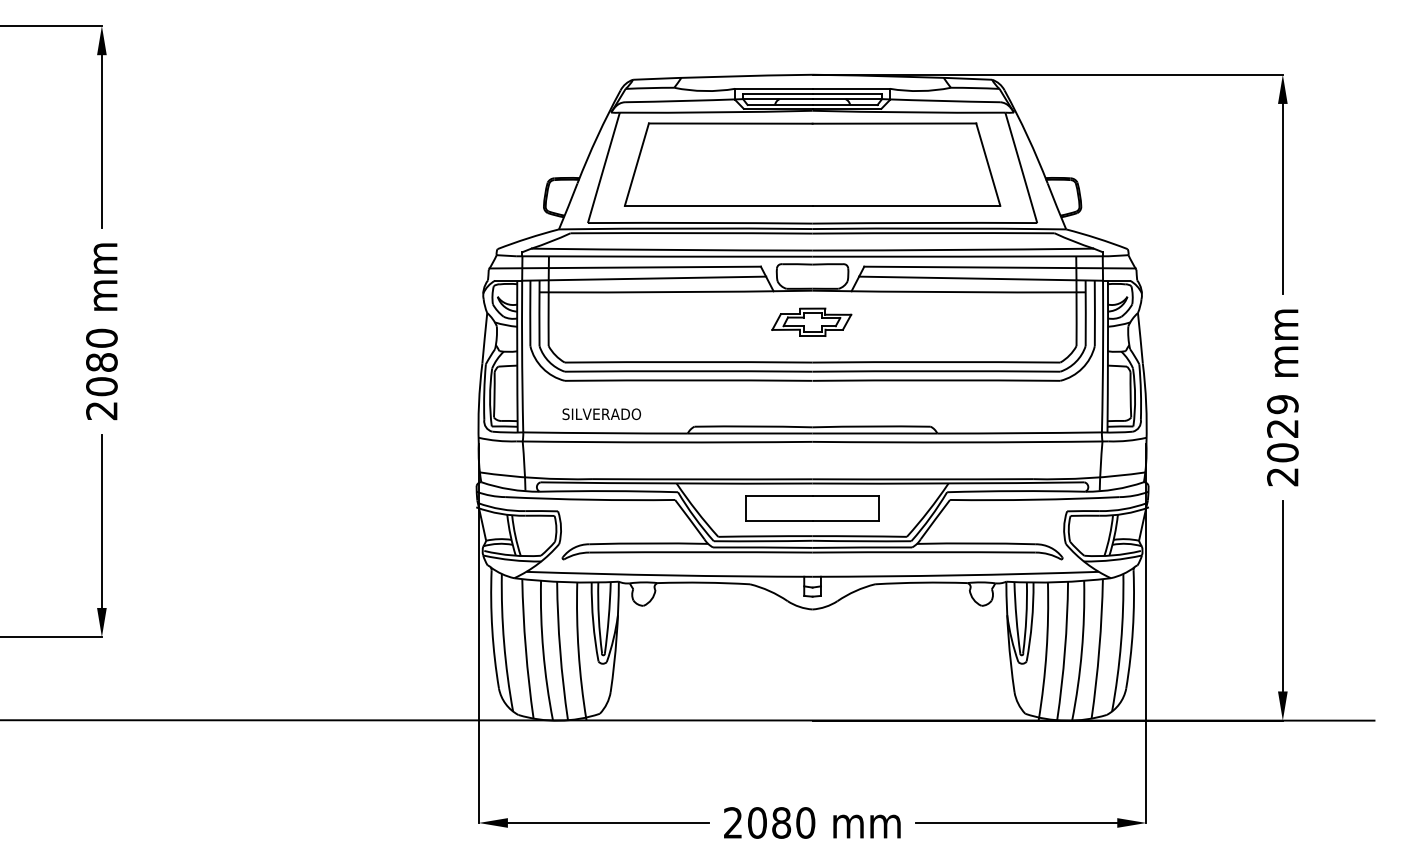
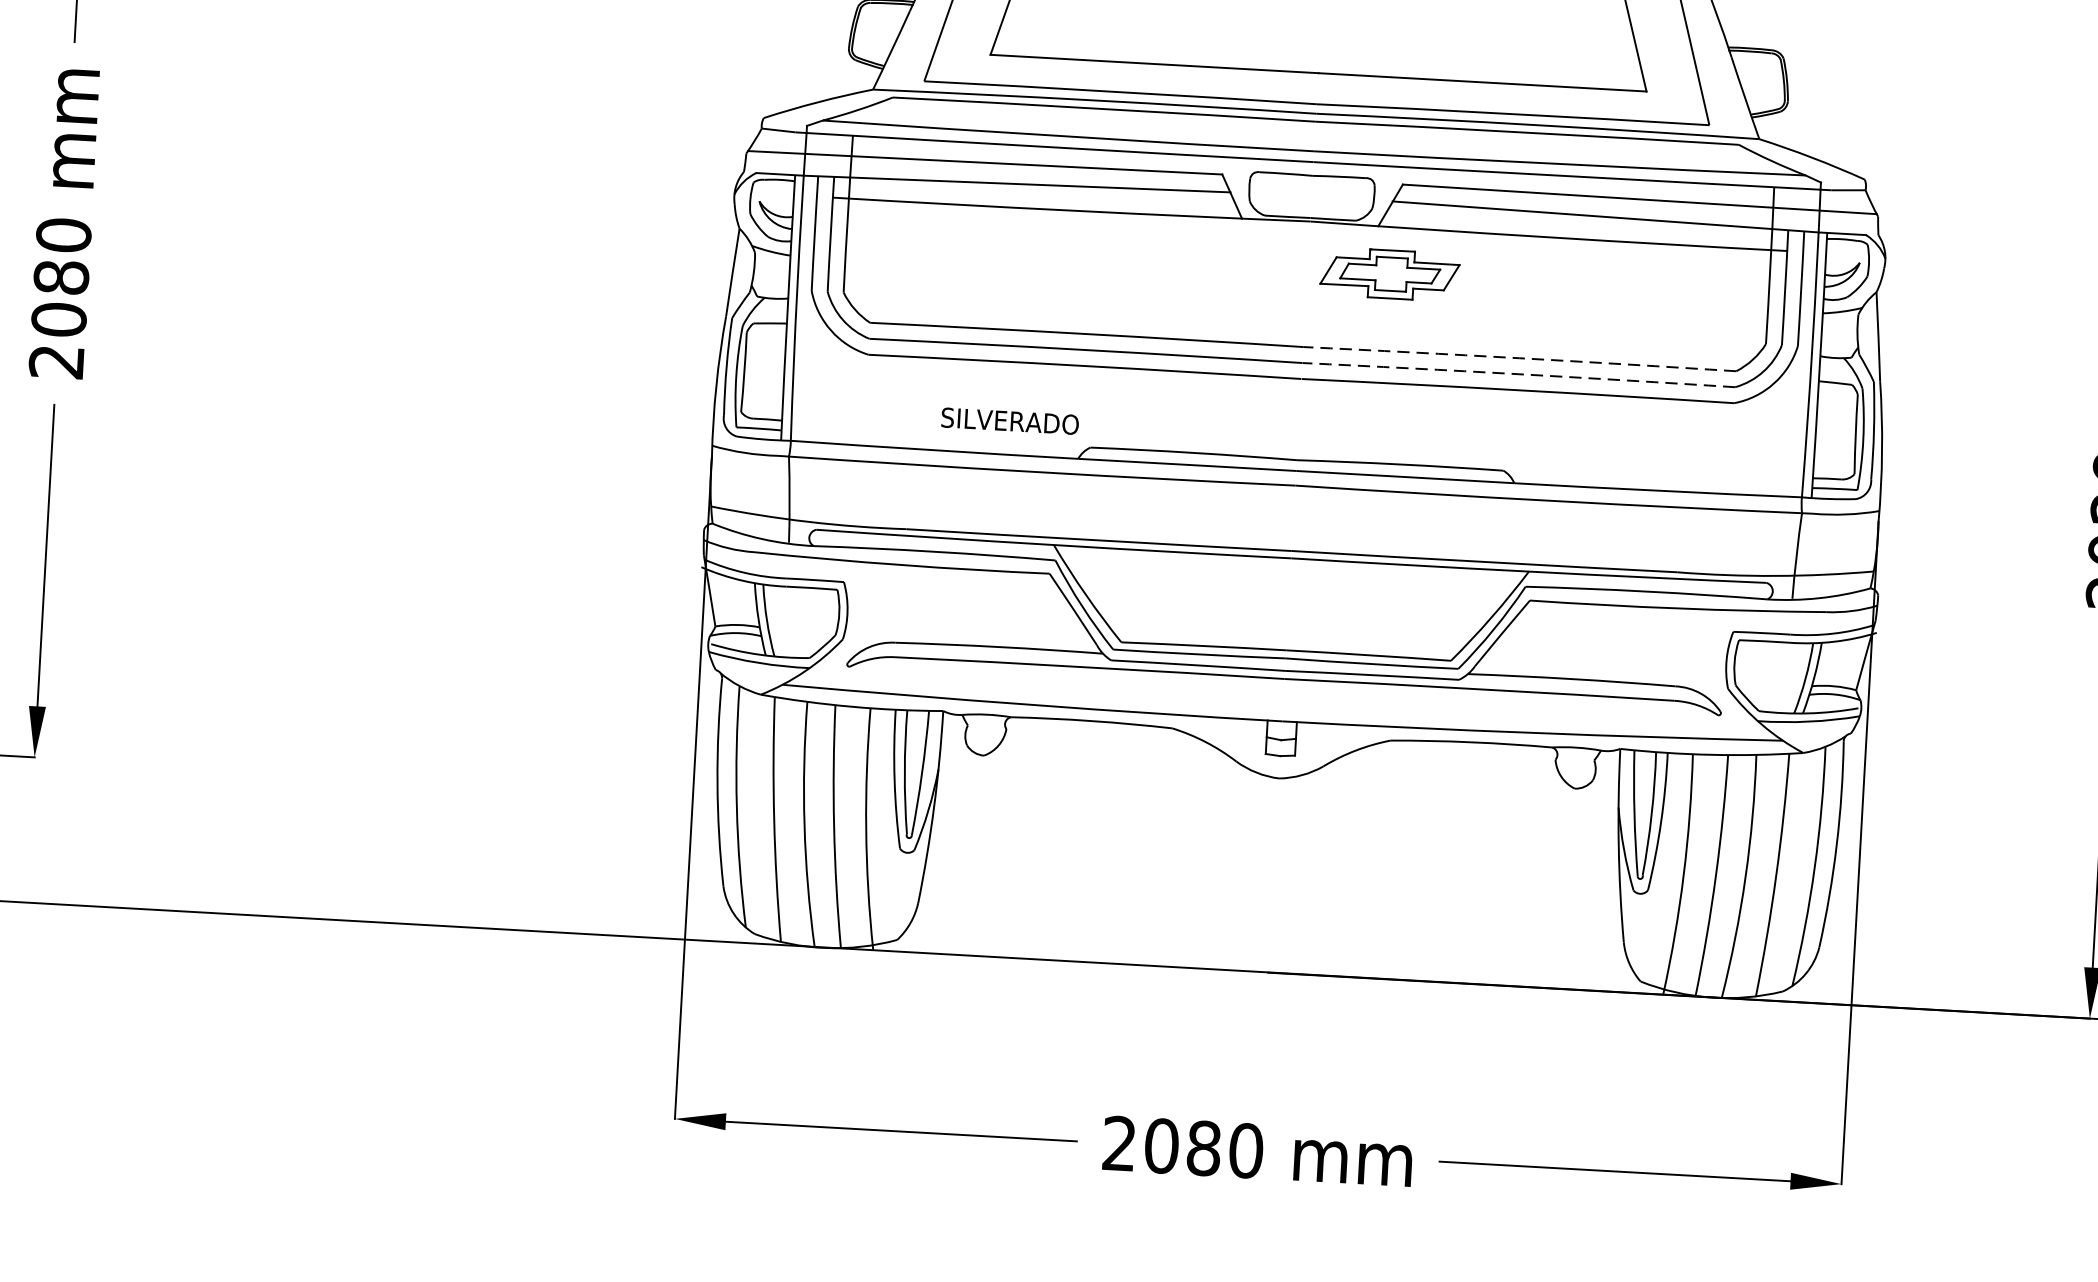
part: (811, 321) -> (1389, 272), moved
arc: (936, 362) -> (1519, 359), solid -> dashed
arc: (936, 371) -> (1518, 374), solid -> dashed
text: (601, 414) -> (1009, 421), moved
part: (812, 508) -> (1288, 602), removed

